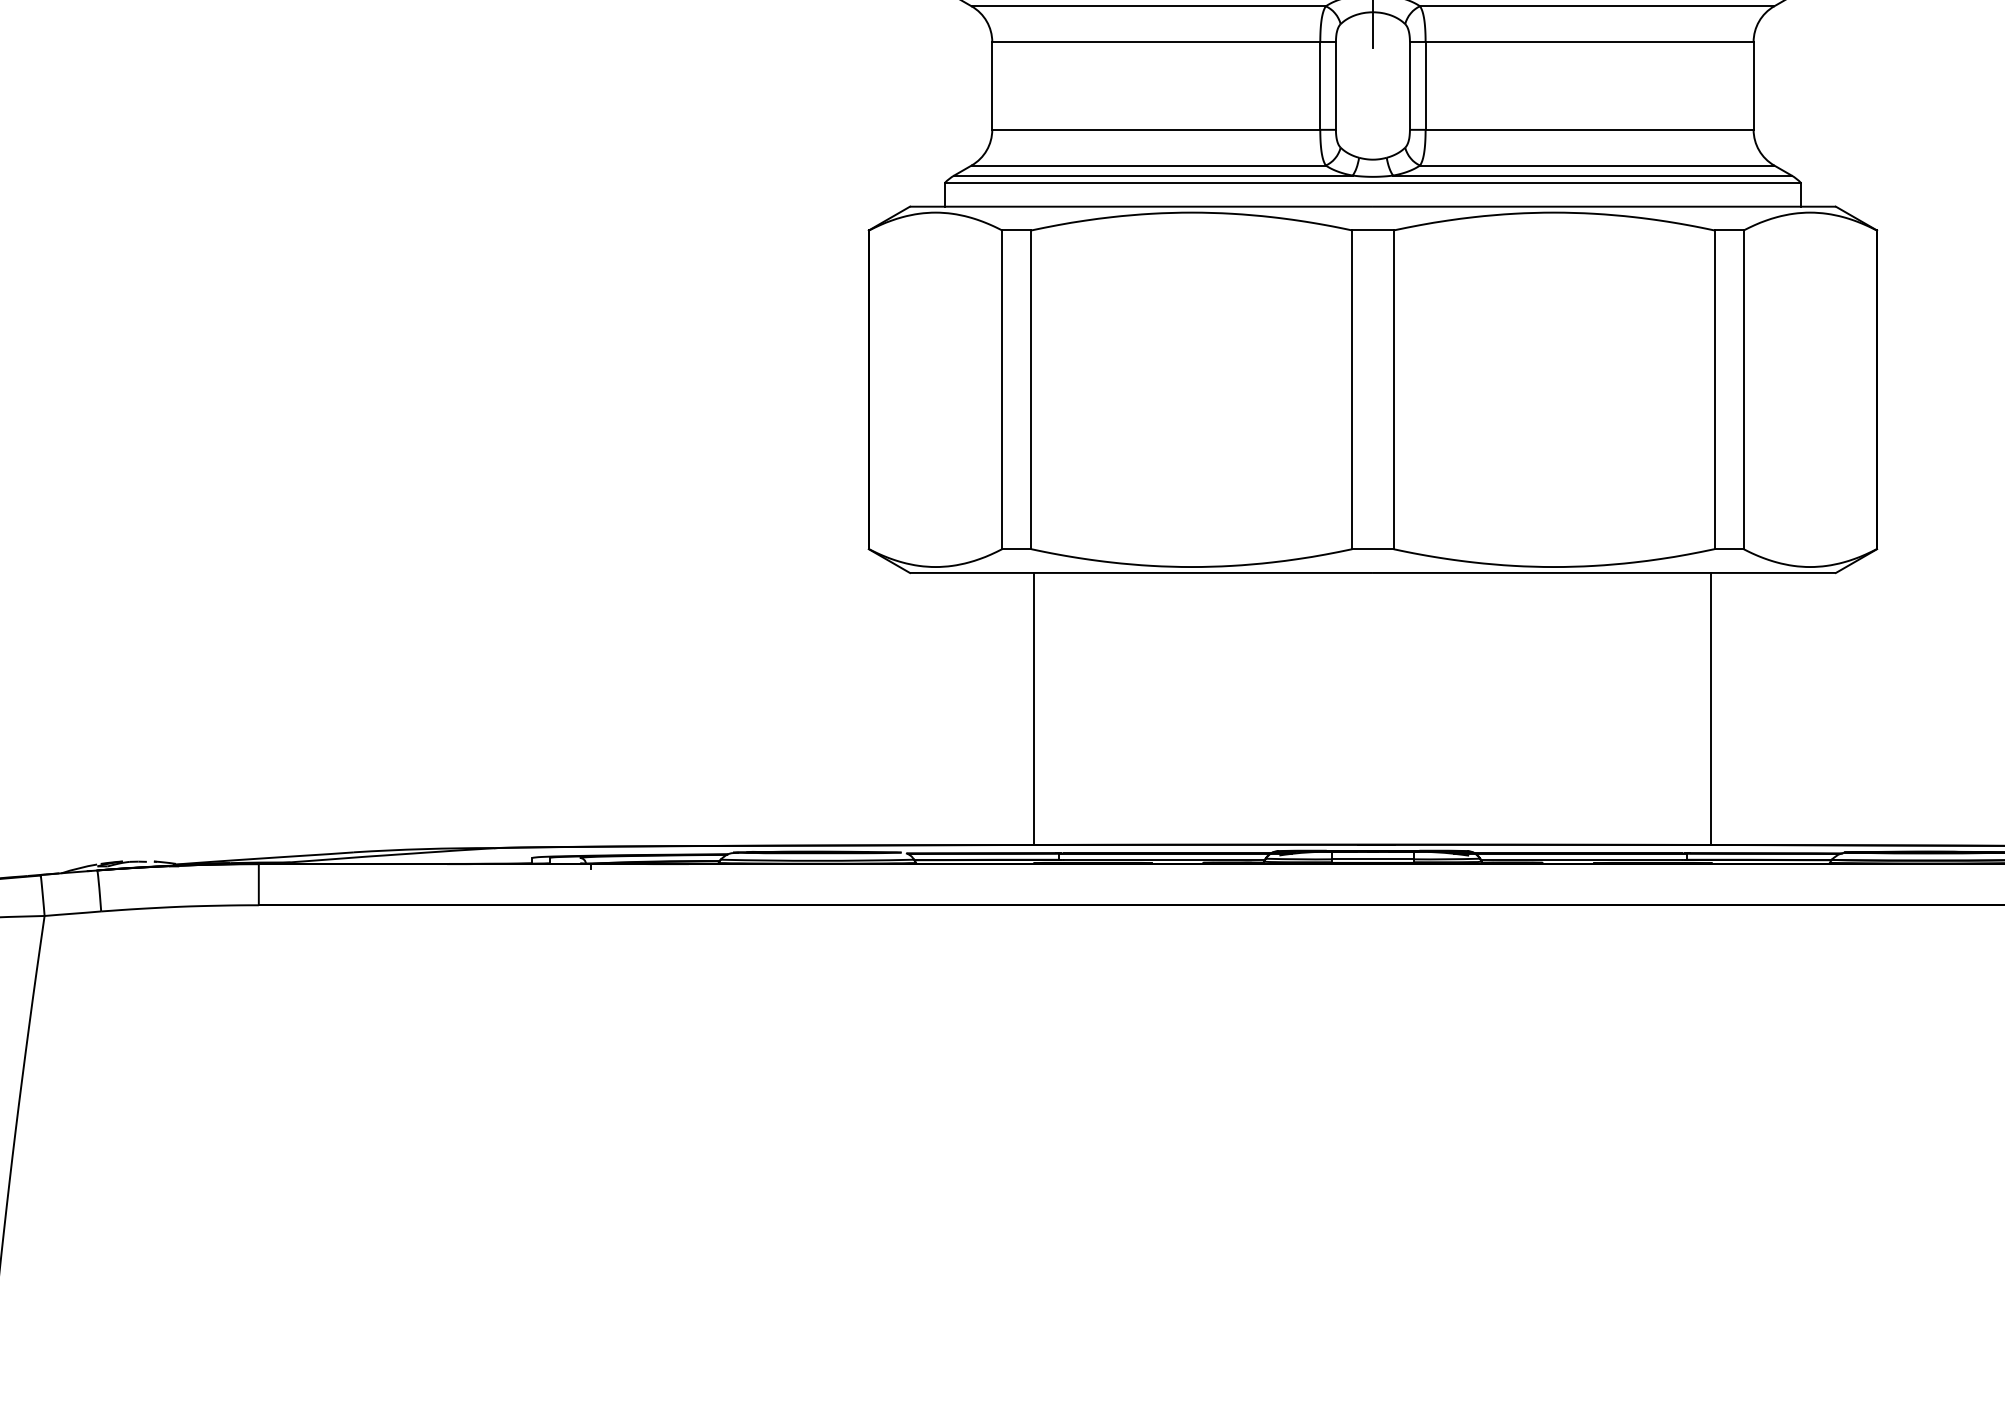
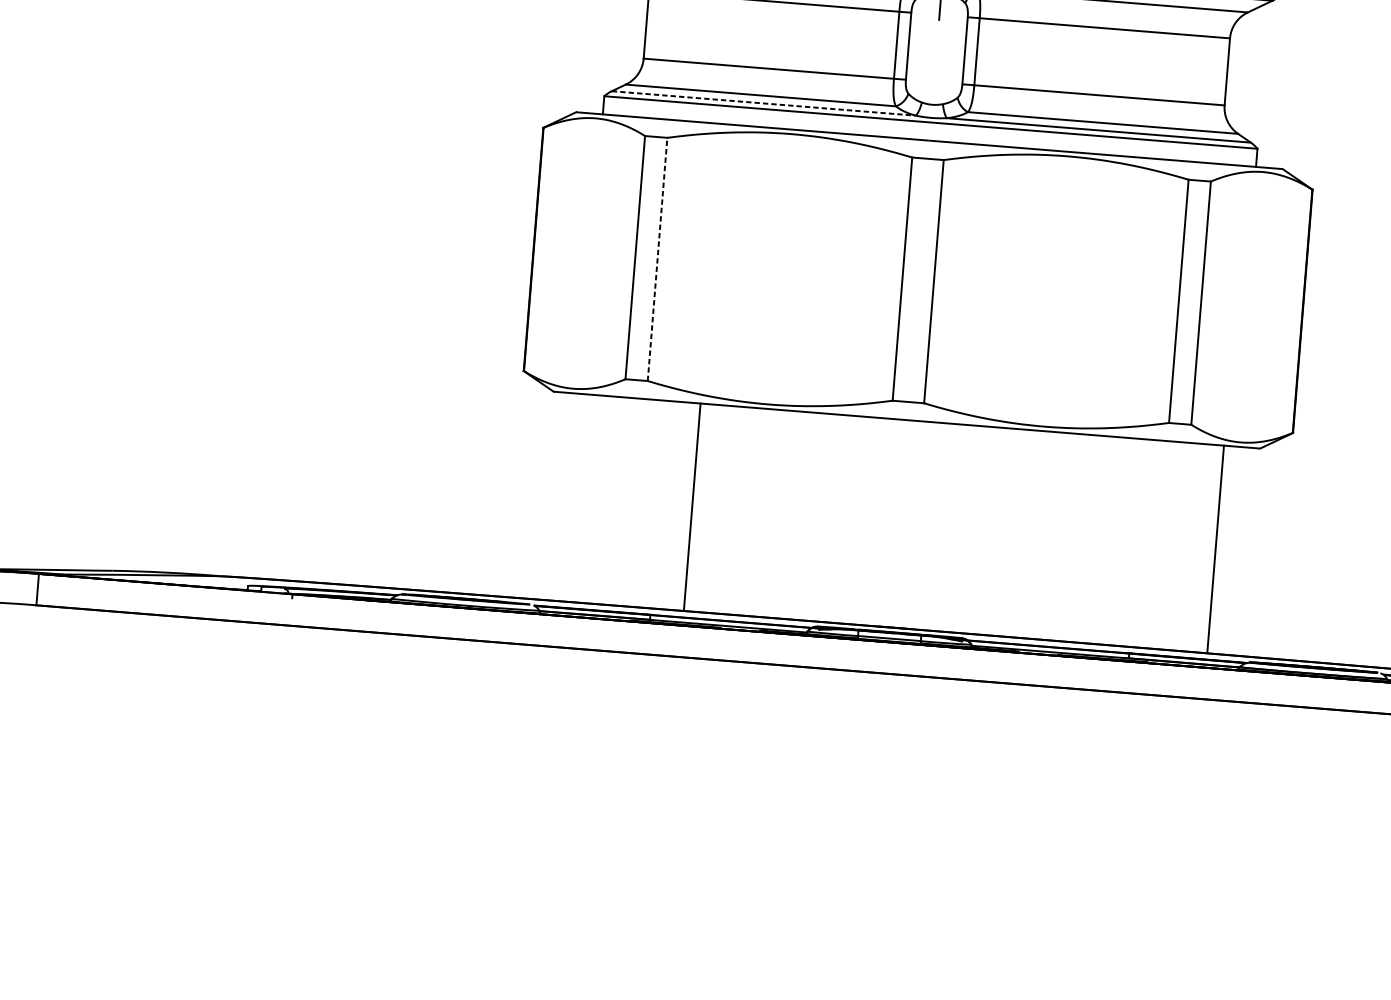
line: (1153, 175) -> (763, 103), solid -> dashed
line: (1031, 389) -> (657, 259), solid -> dashed
line: (1034, 708) -> (692, 506), moved
line: (1711, 708) -> (1215, 549), moved

